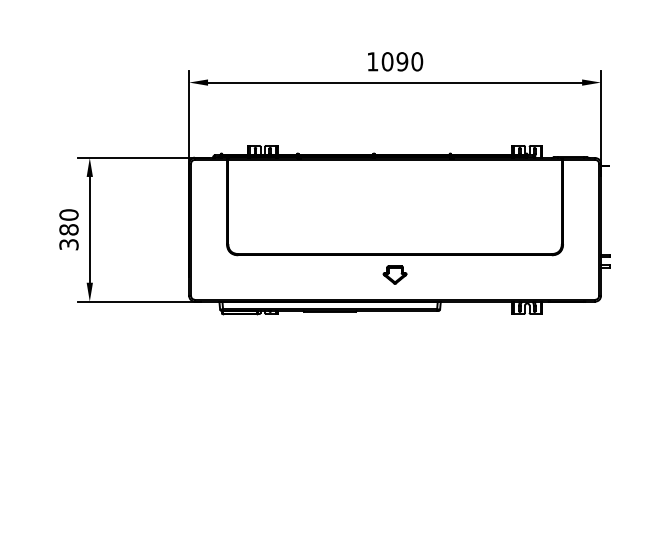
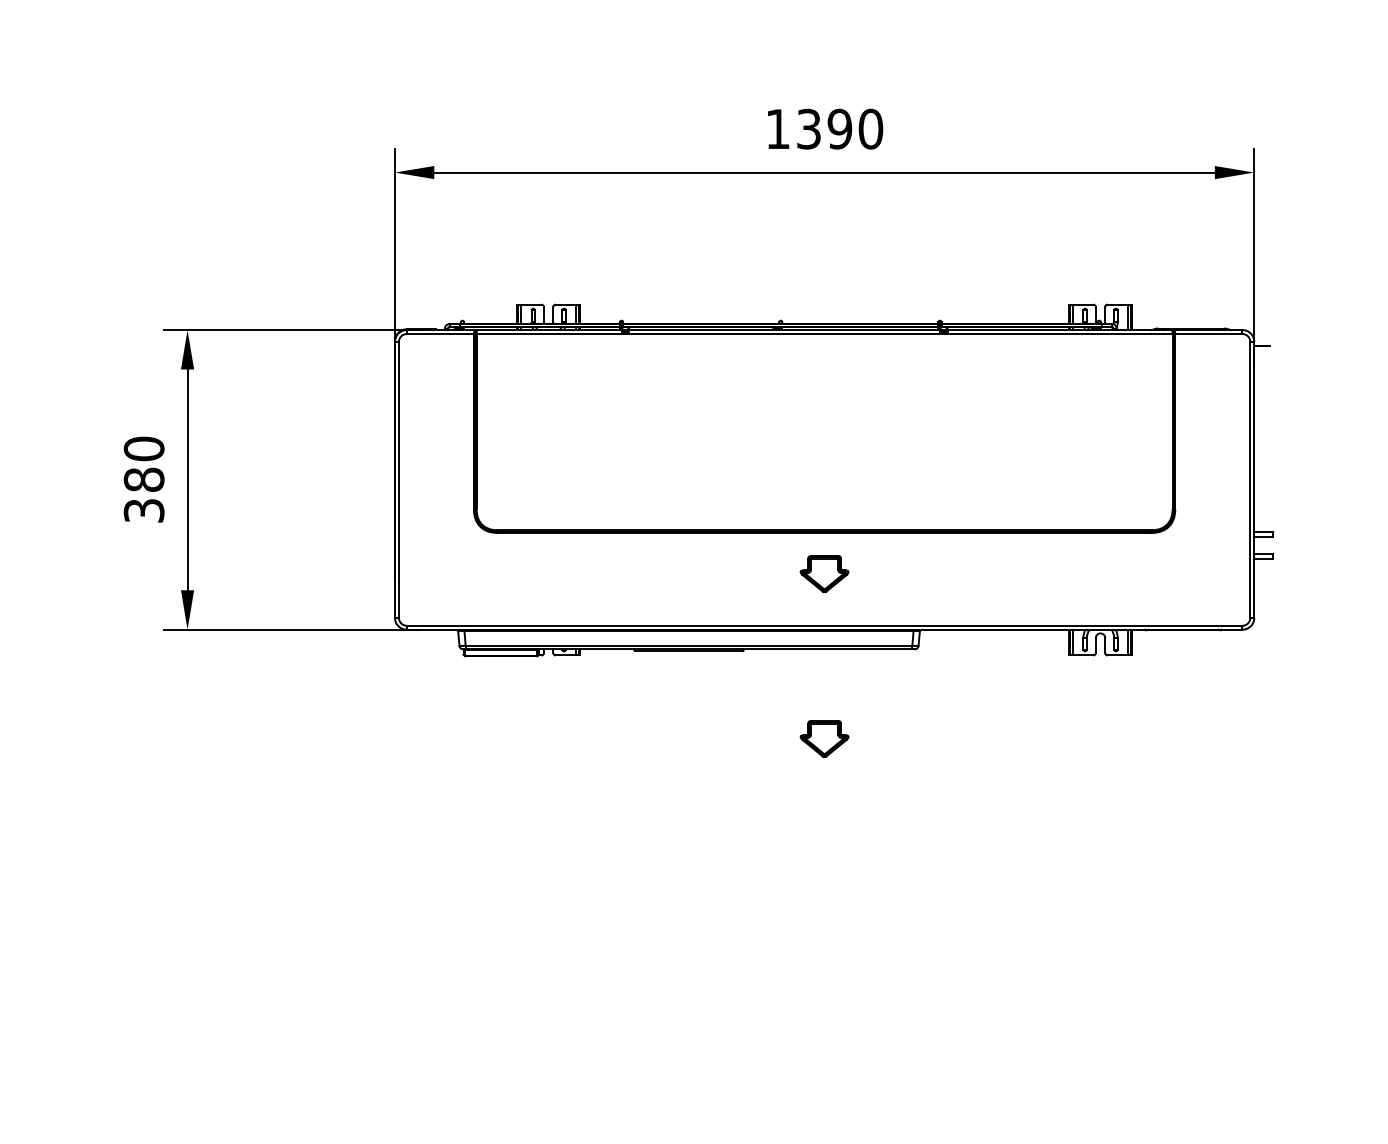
text: (387, 61) -> (808, 128), 1090 -> 1390
part: (394, 353) -> (823, 737), added

